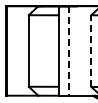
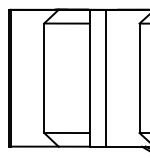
line: (69, 51) -> (106, 79), dashed -> solid
line: (91, 51) -> (140, 79), dashed -> solid

